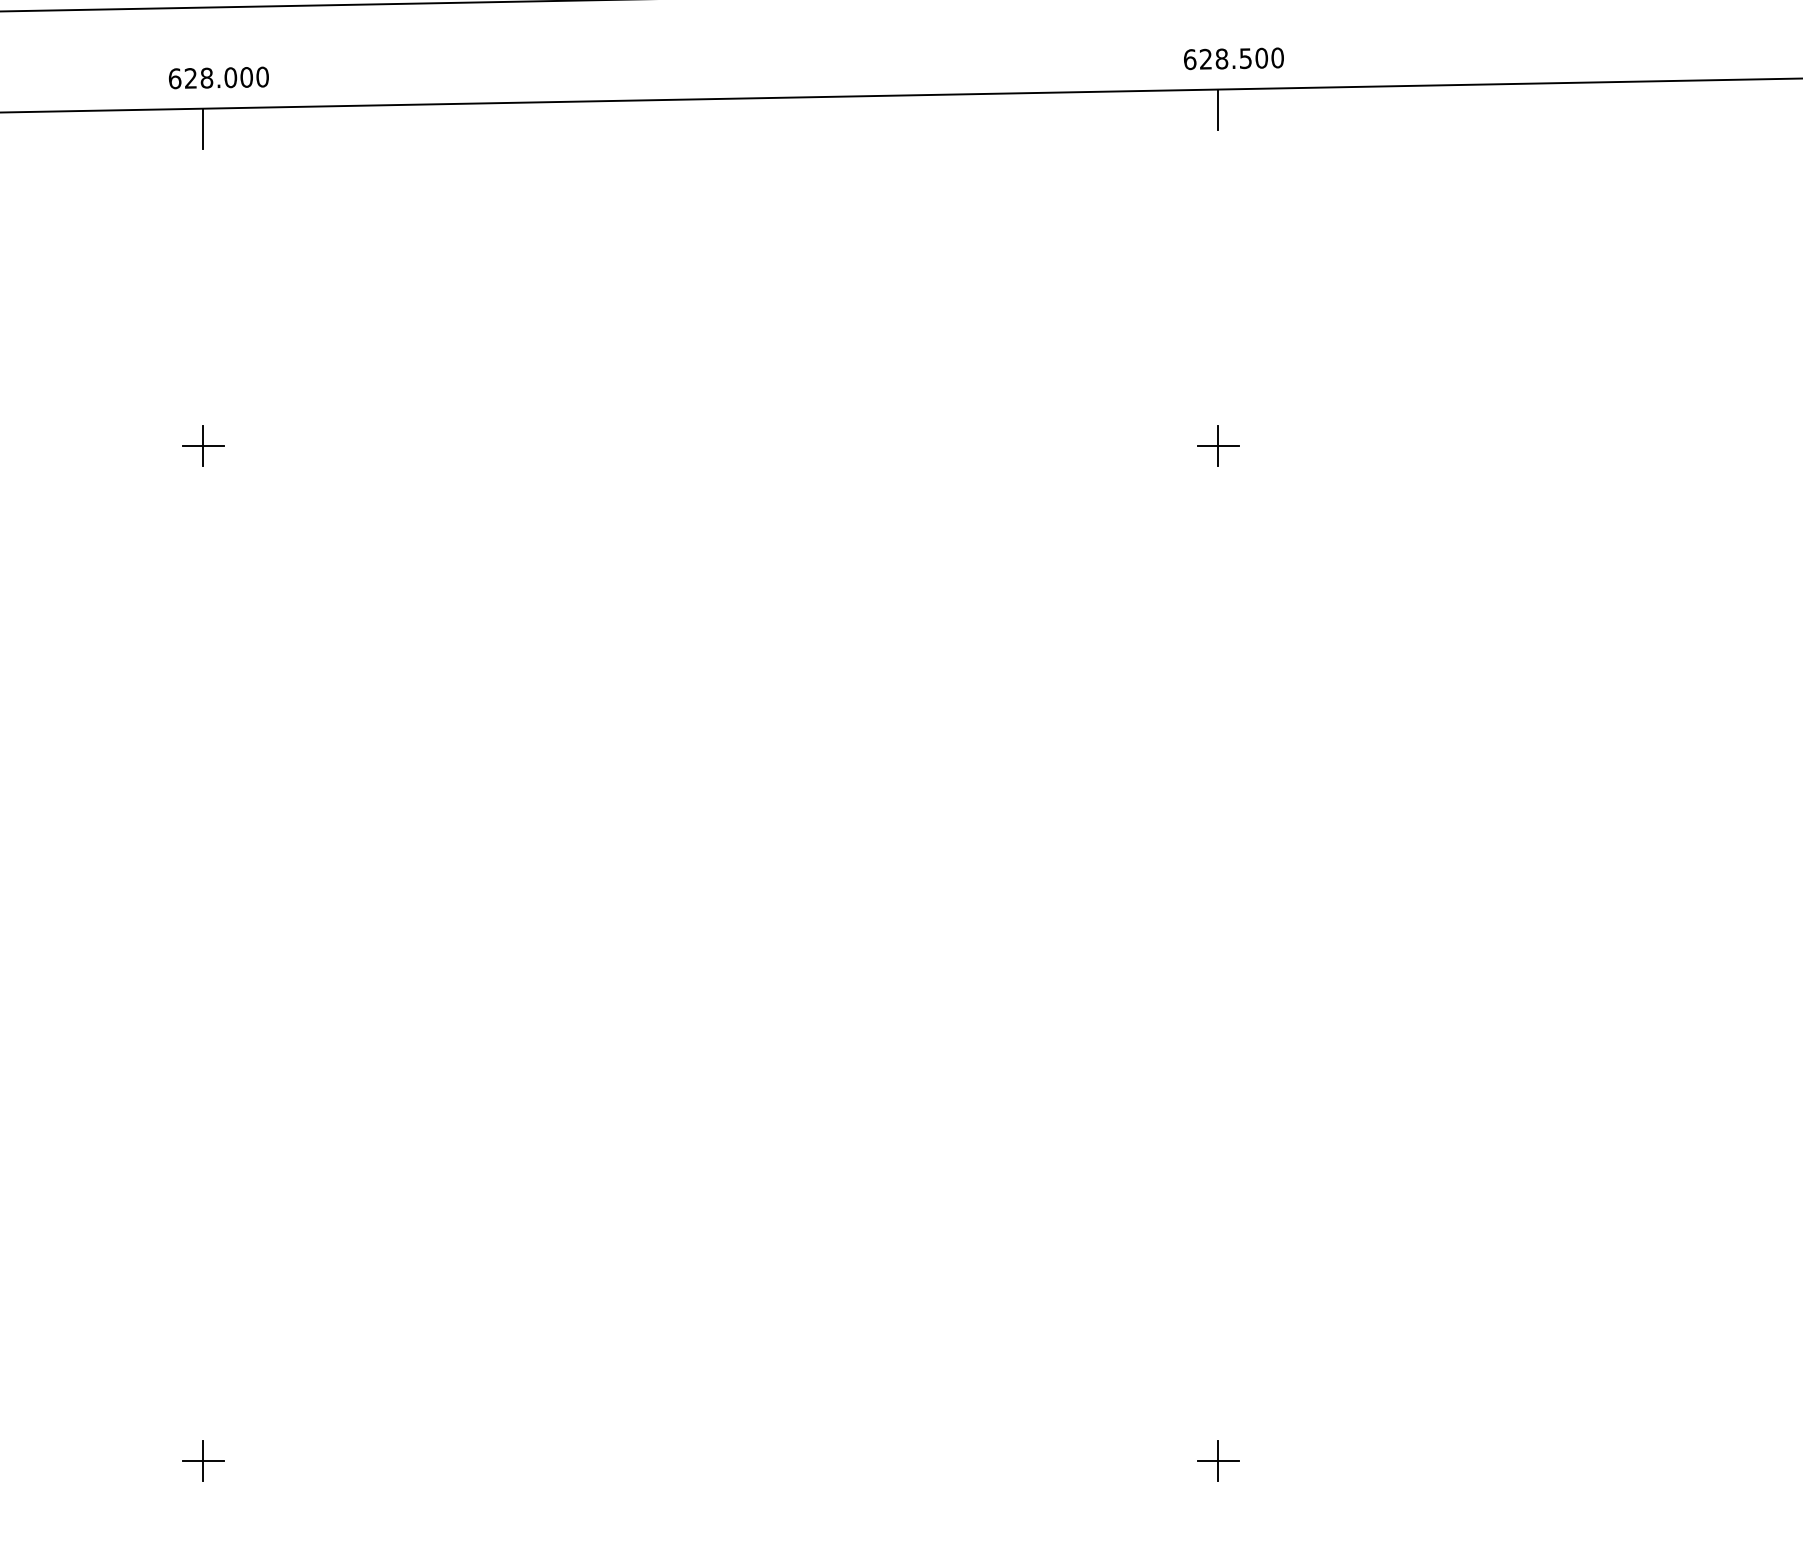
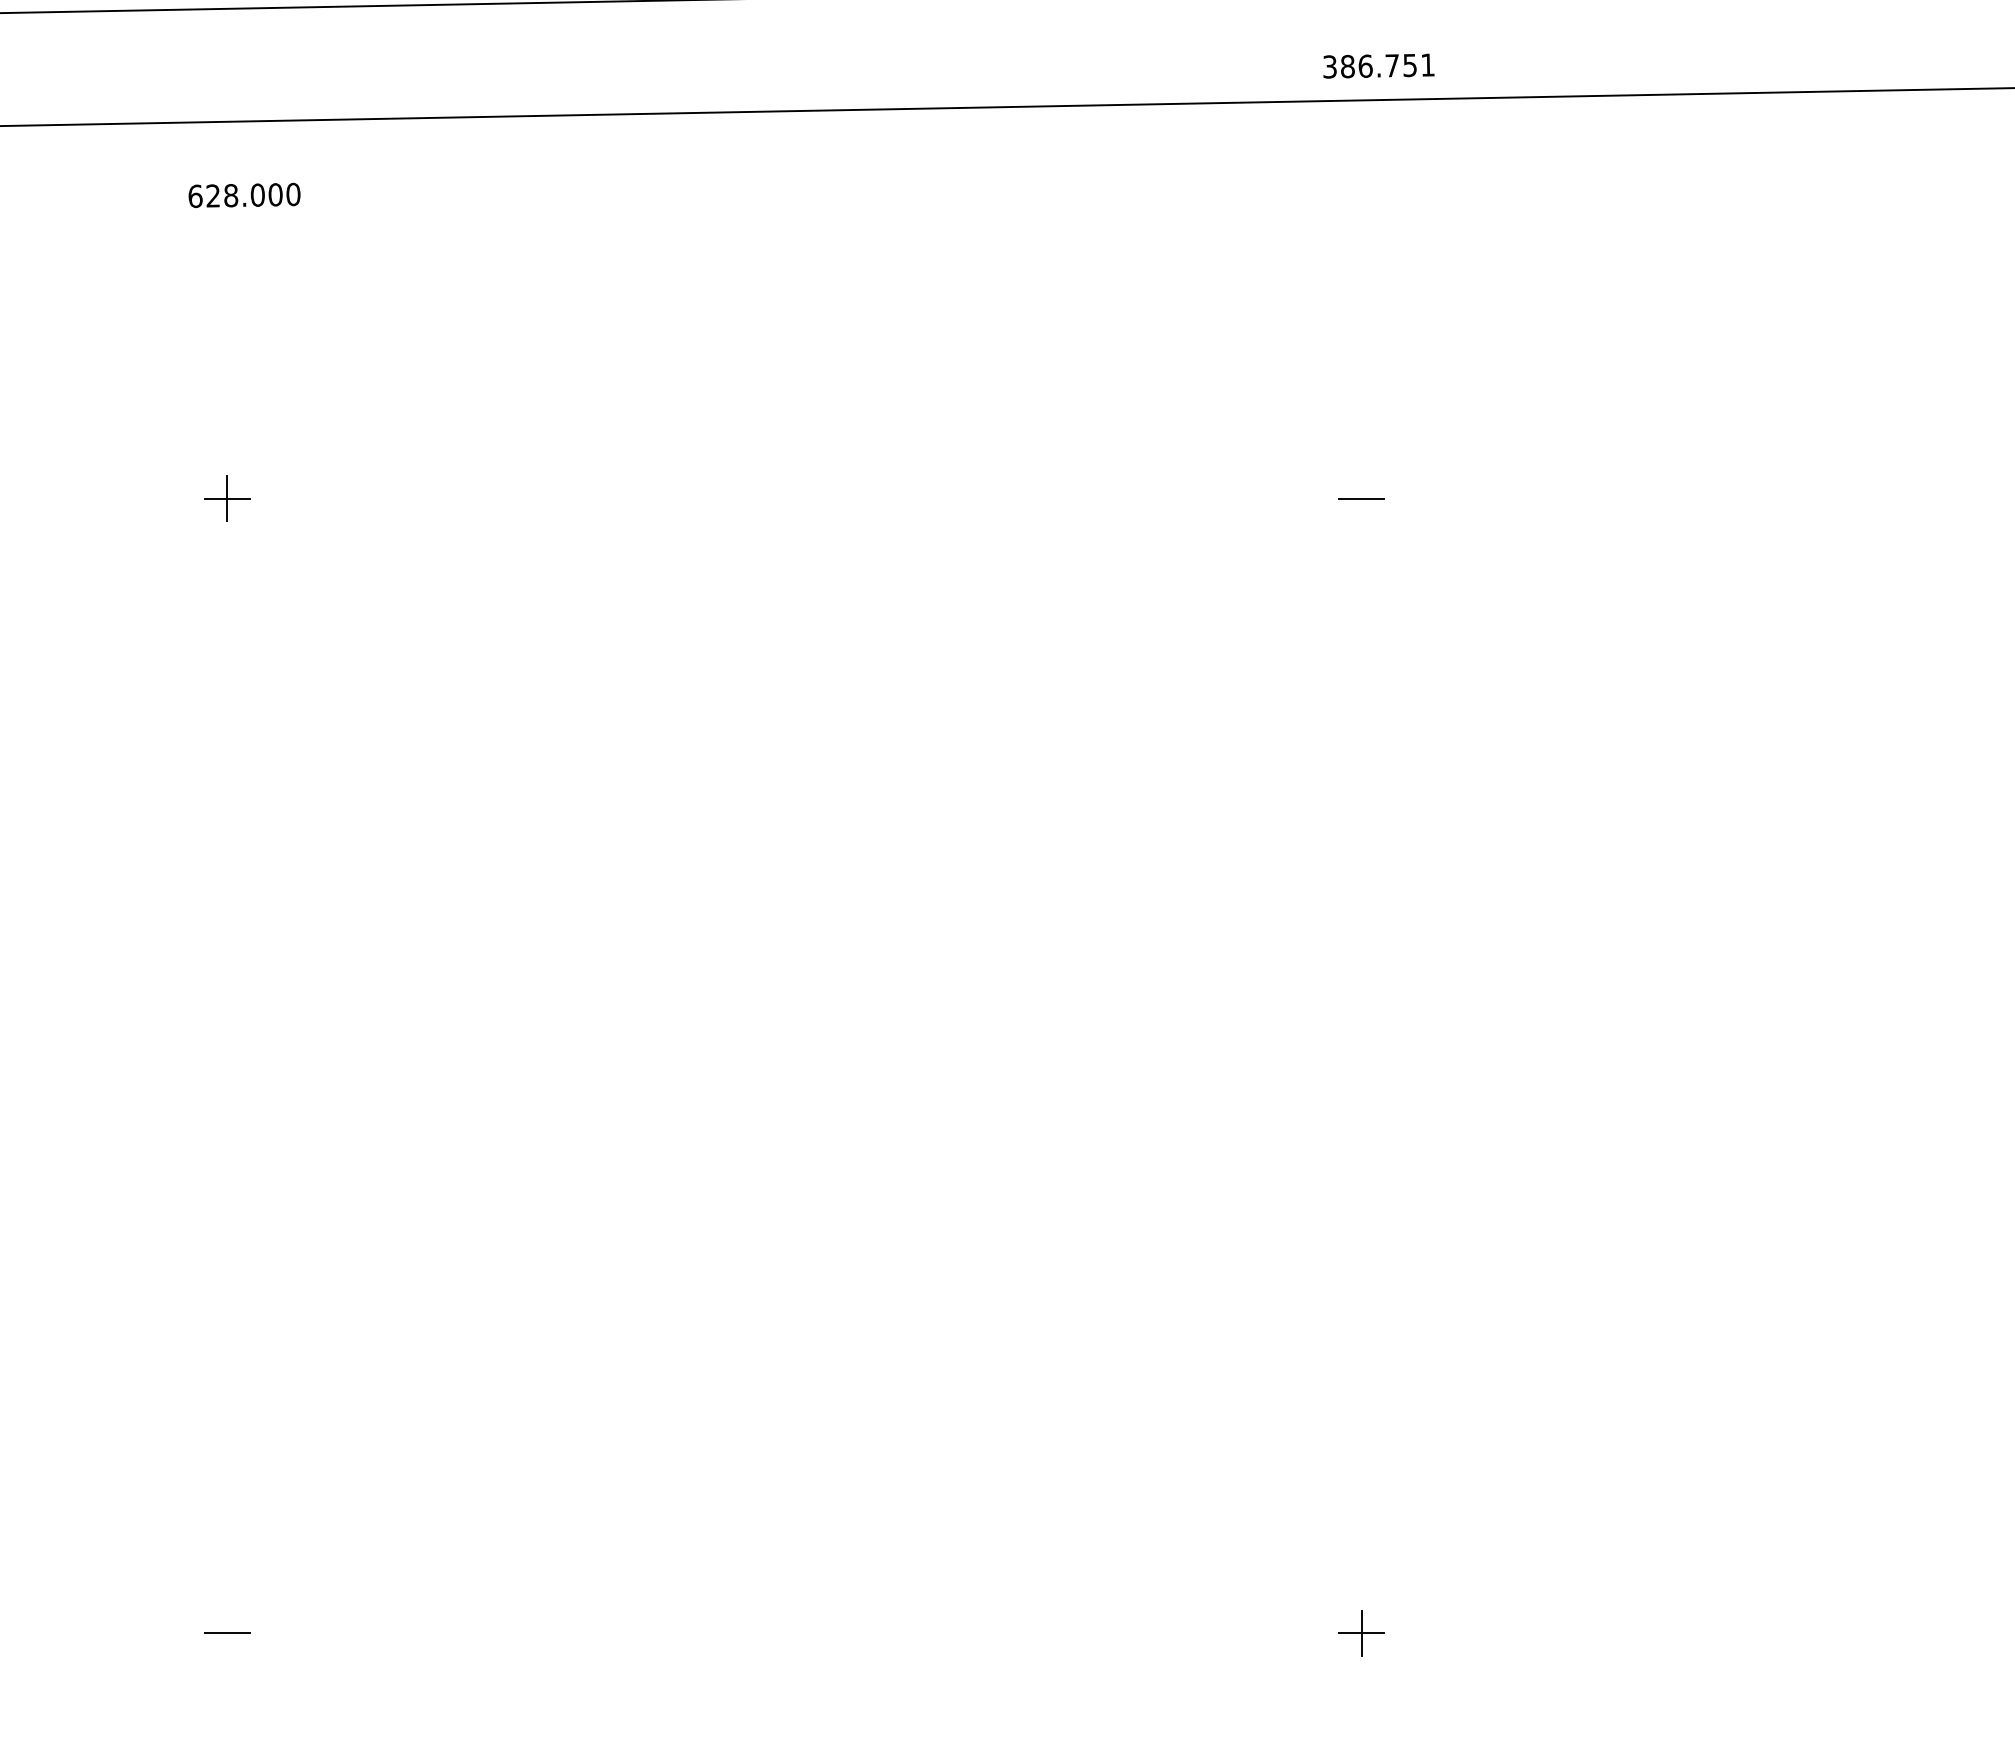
text: (1233, 58) -> (1378, 65), 628.500 -> 386.751
text: (218, 77) -> (244, 194), moved
line: (1218, 109) -> (1361, 122), removed
line: (203, 129) -> (227, 144), removed
line: (1218, 445) -> (1361, 498), removed
line: (203, 1460) -> (227, 1632), removed

